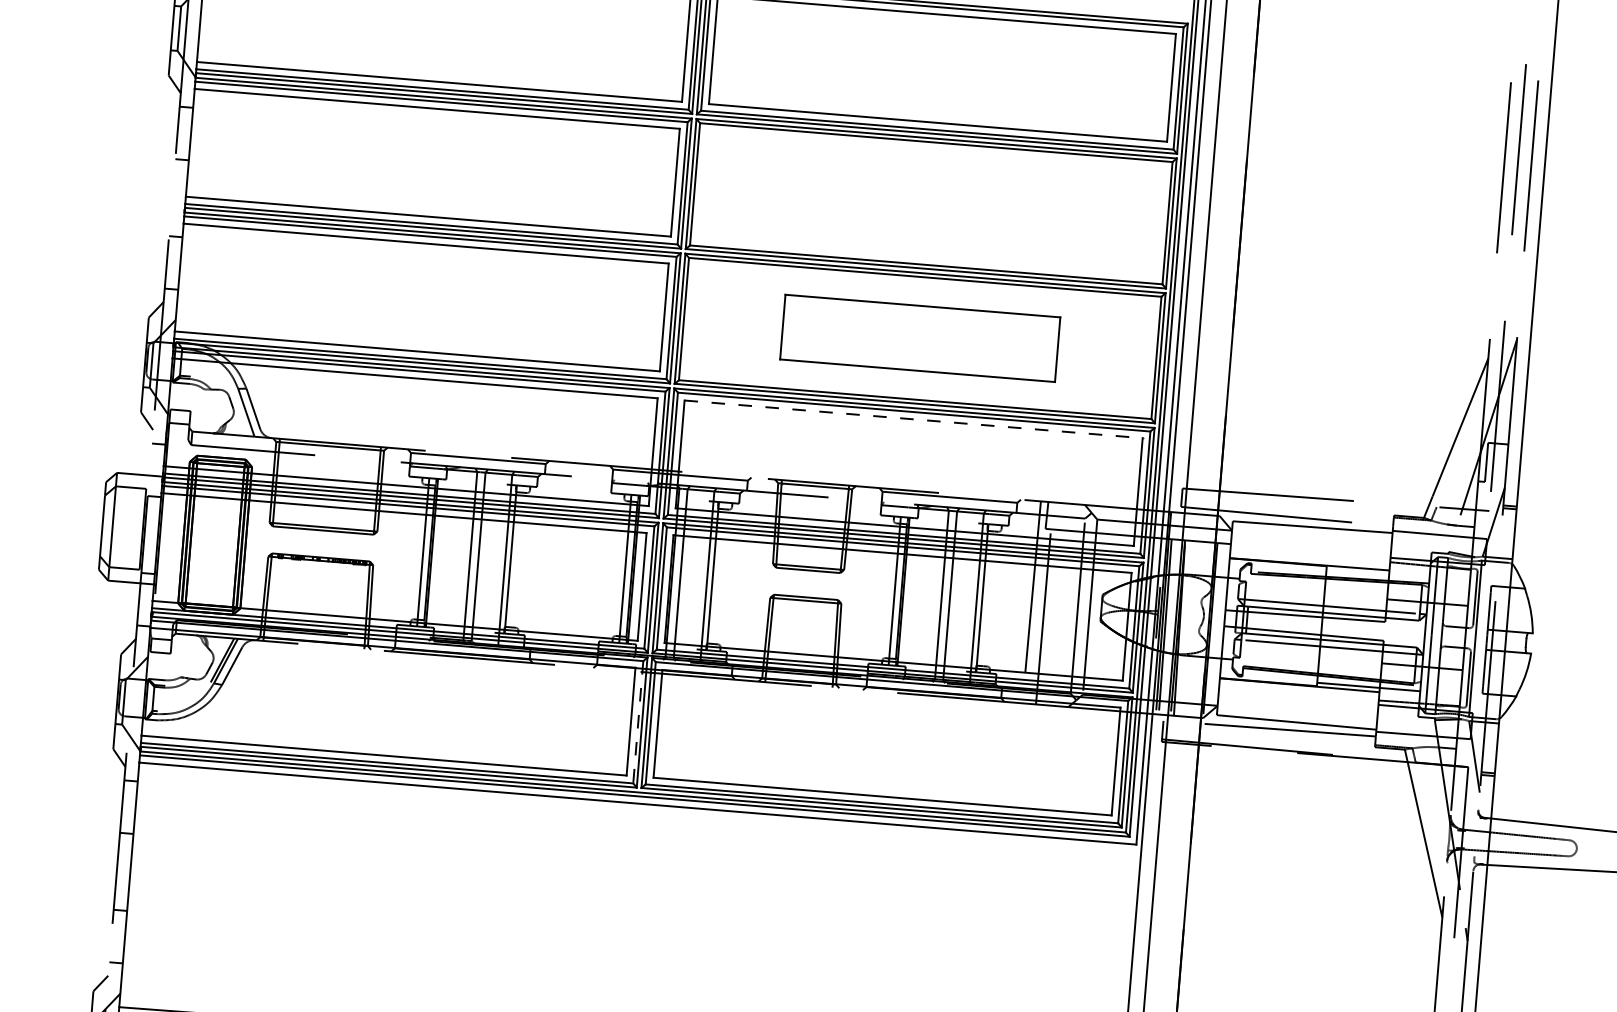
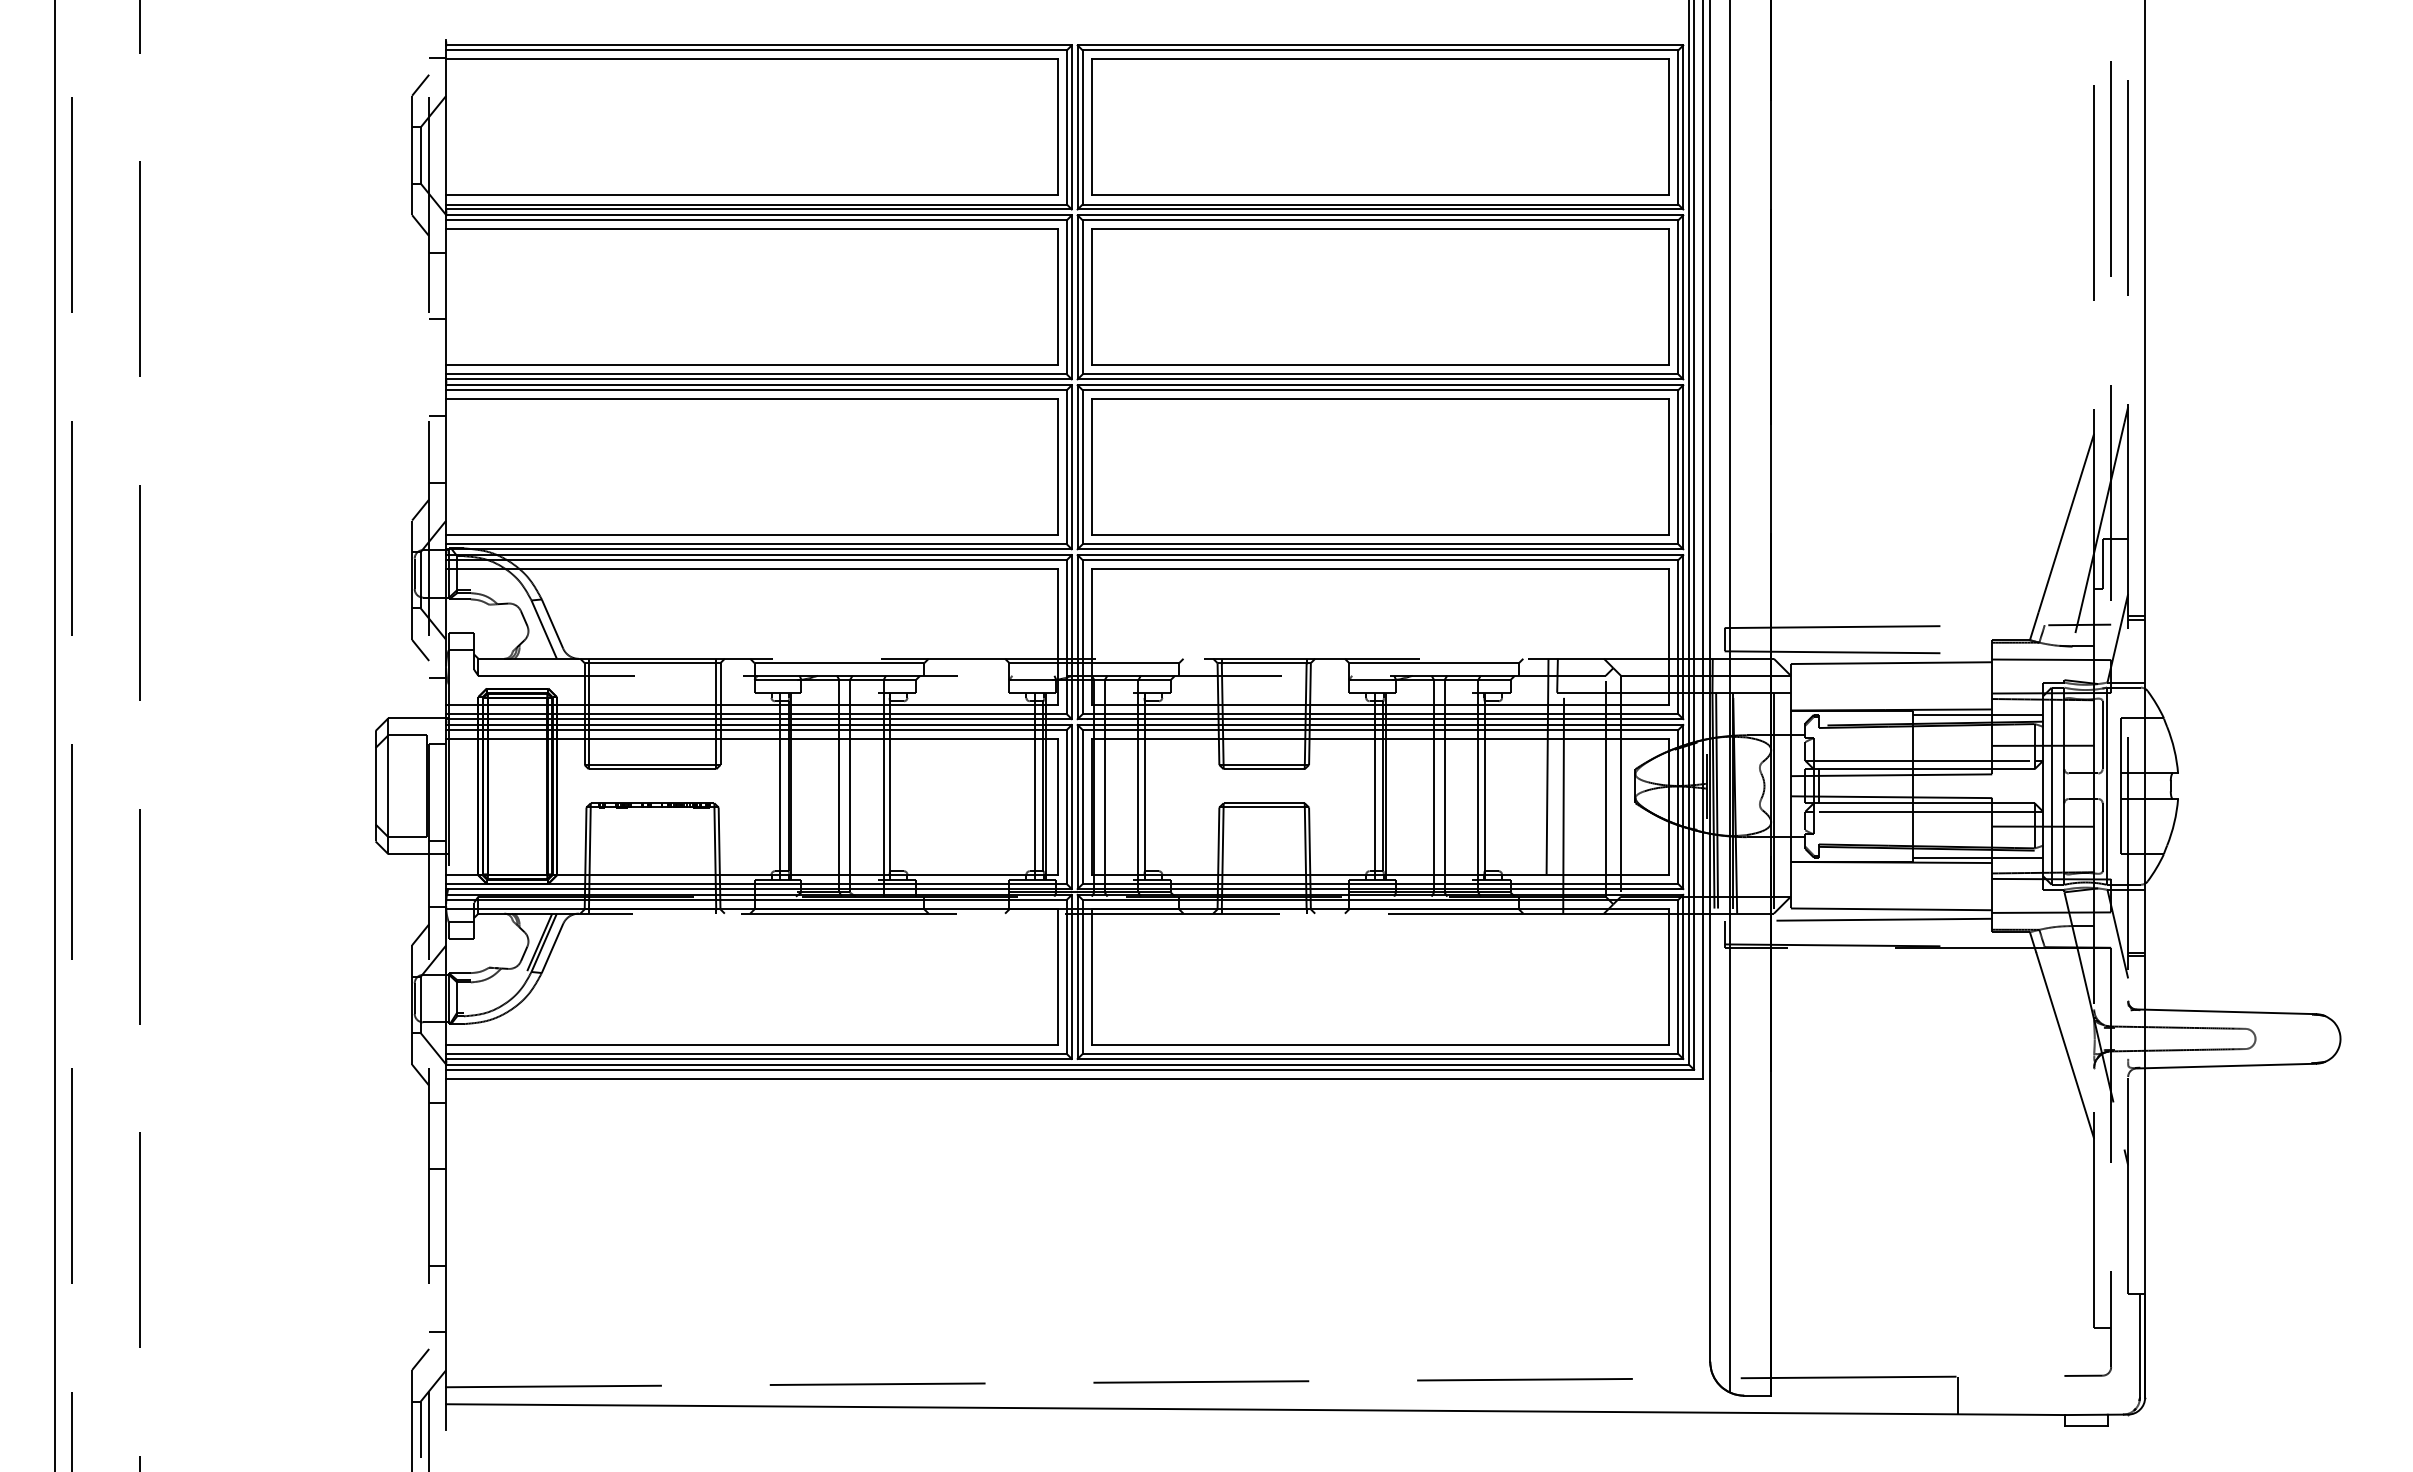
part: (931, 203) -> (1380, 296), added
part: (920, 337) -> (1380, 466), size x1.67
line: (913, 419) -> (1380, 569), dashed -> solid
line: (1378, 573) -> (1978, 714), added
line: (637, 722) -> (1066, 977), dashed -> solid

